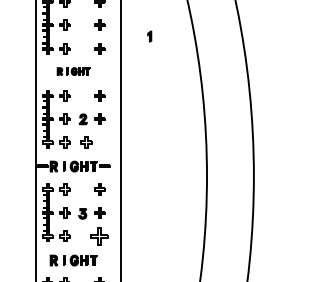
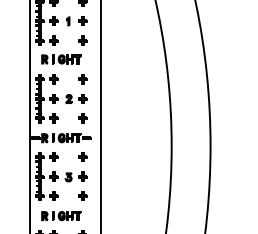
part: (150, 36) -> (68, 21), moved
part: (74, 71) -> (61, 59), size x1.43
part: (86, 142) -> (82, 118), moved
part: (99, 235) -> (82, 195), size x0.62

